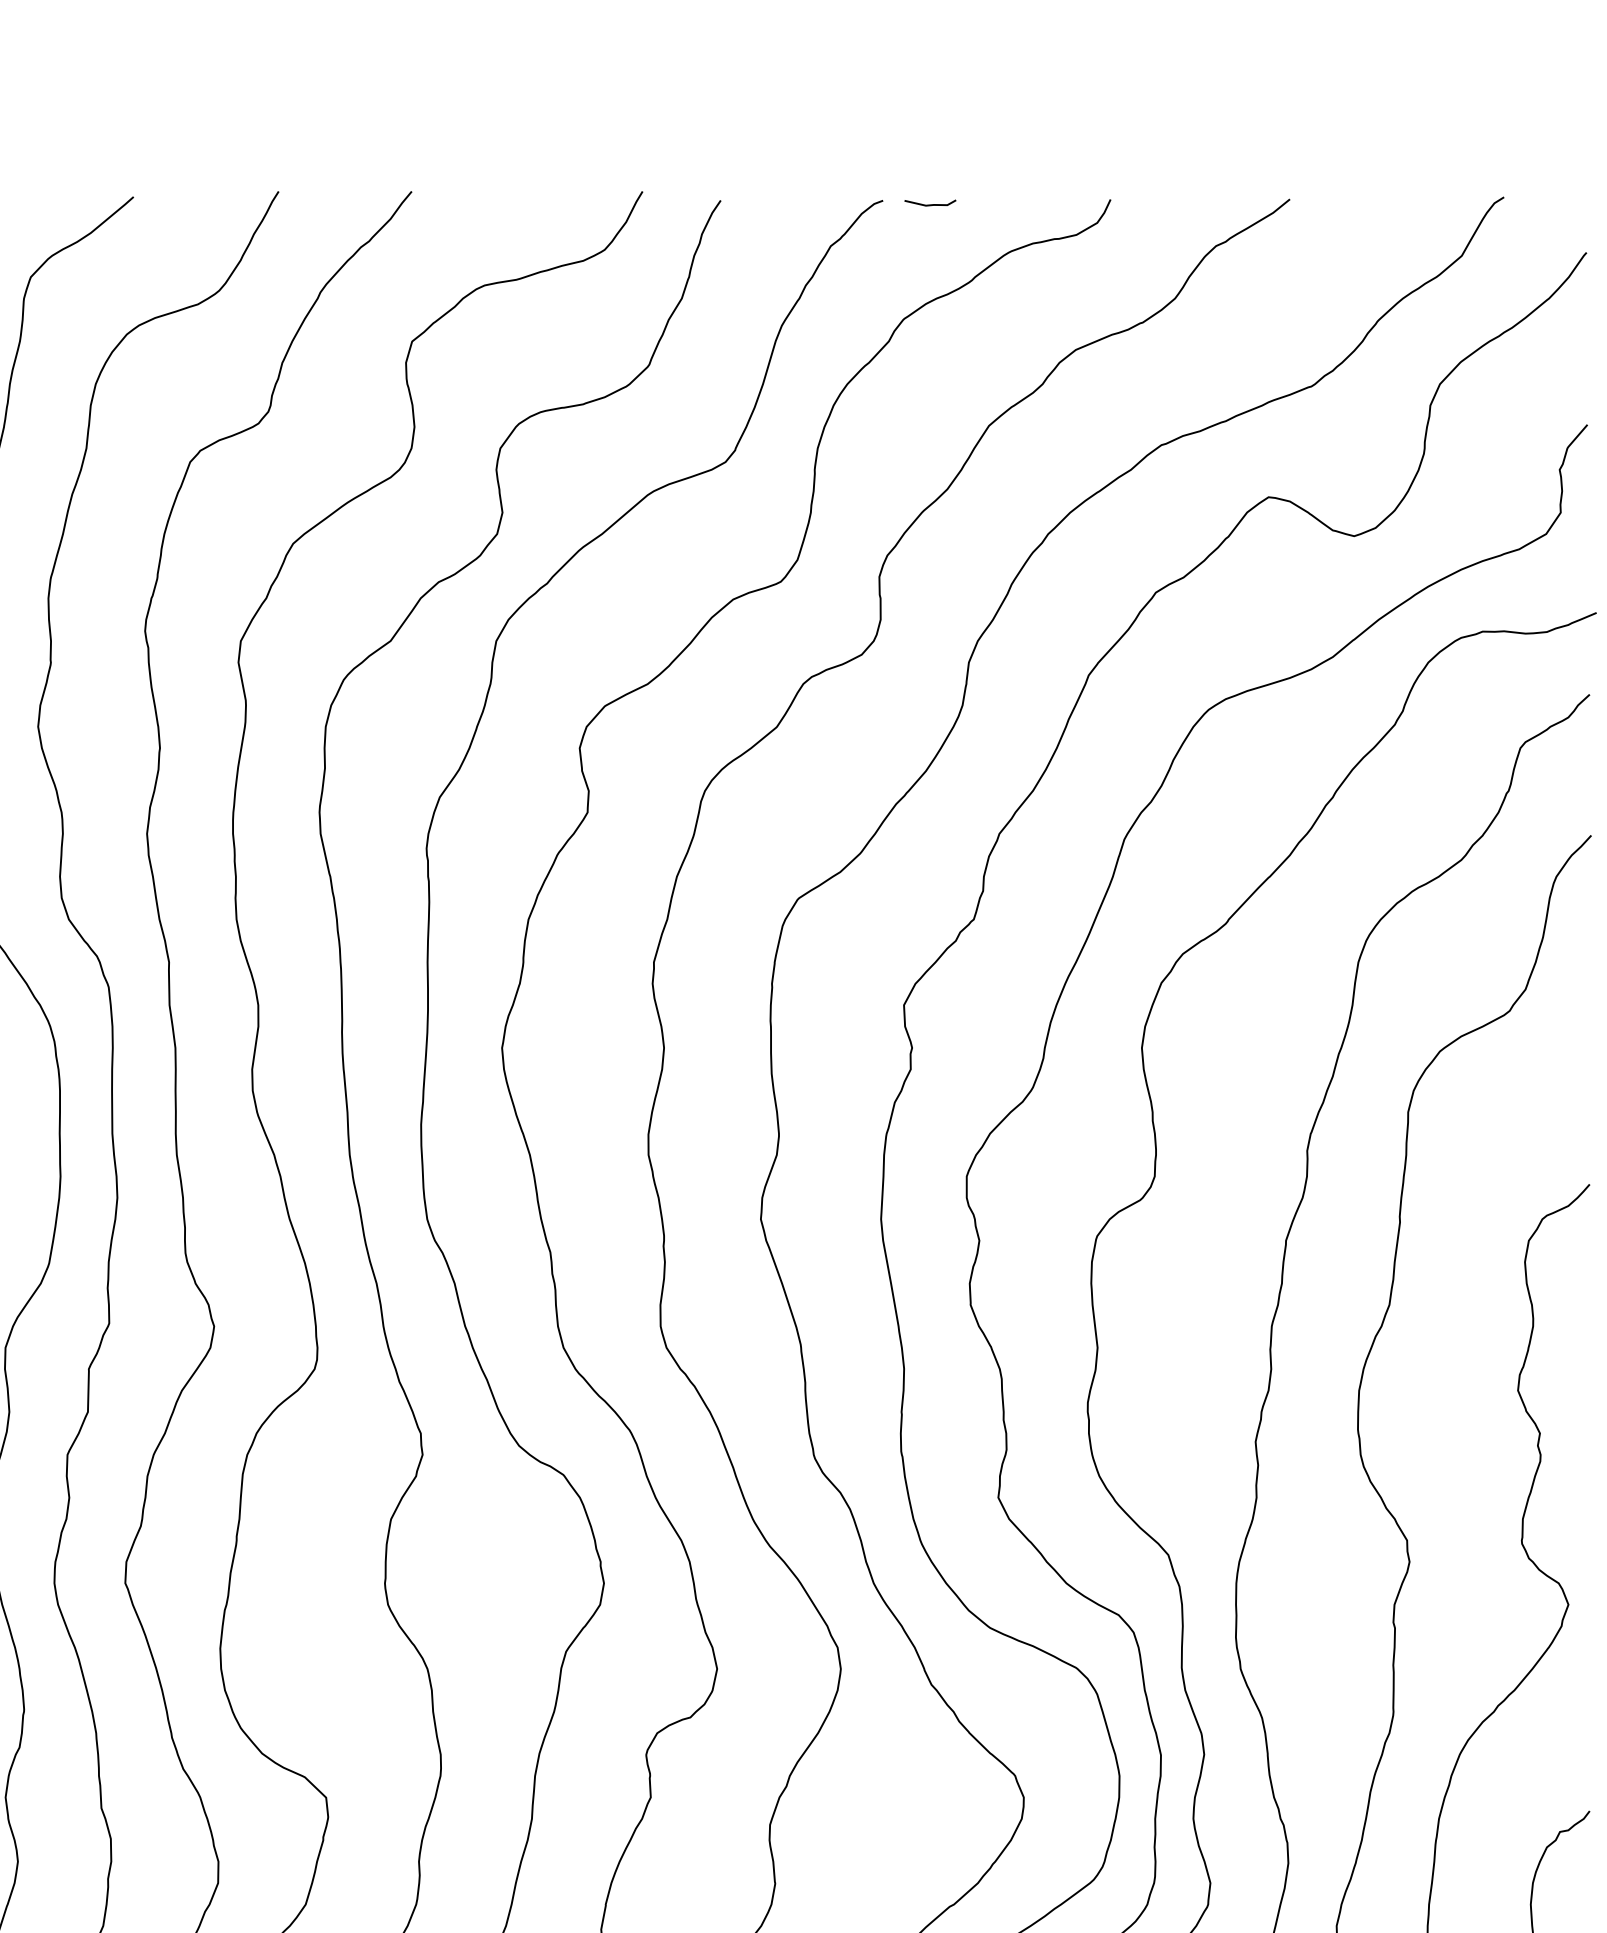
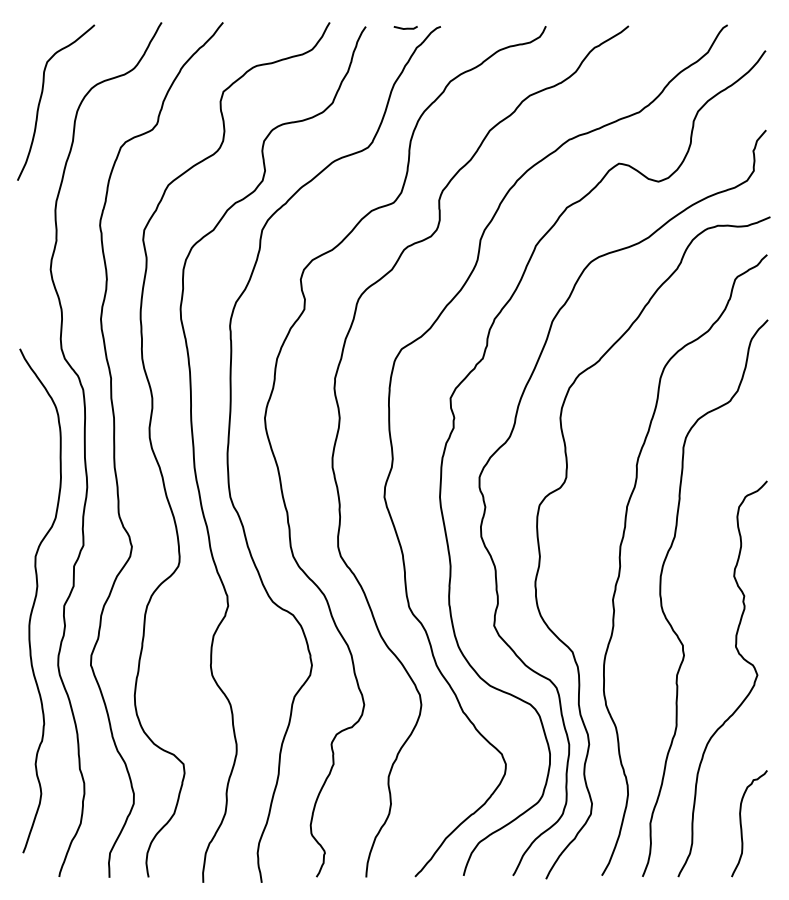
line: (932, 202) -> (406, 27), moved

